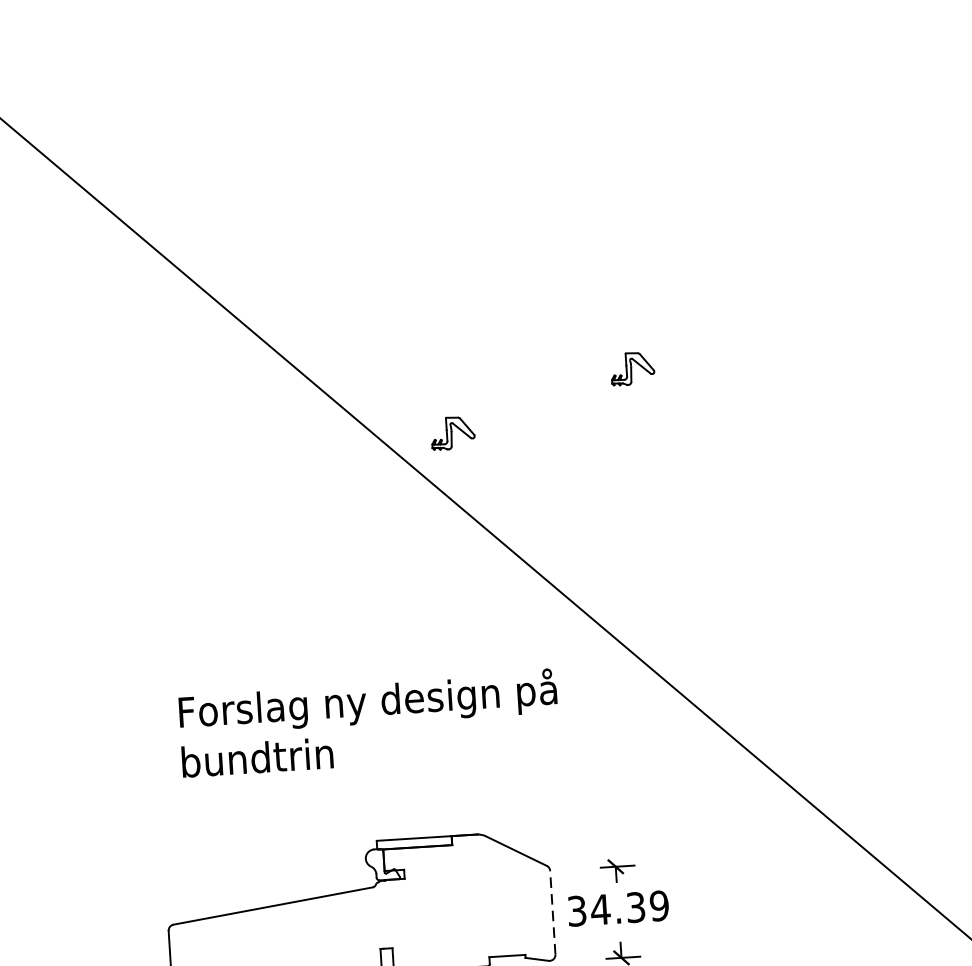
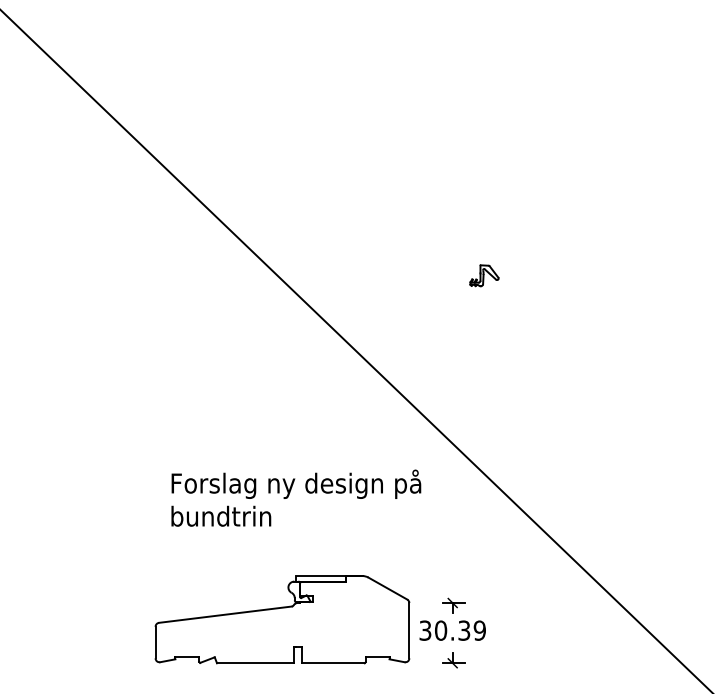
part: (452, 432) -> (363, 310), removed
text: (599, 909) -> (440, 630), 34.39 -> 30.39
line: (553, 912) -> (409, 630), dashed -> solid

